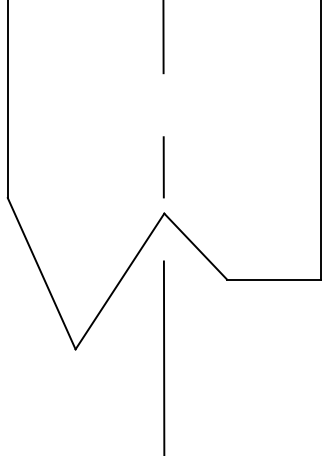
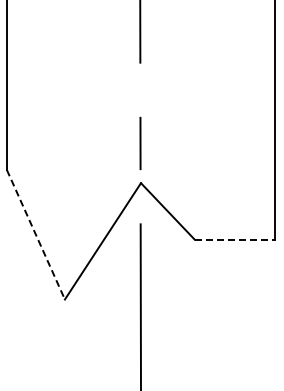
line: (42, 274) -> (36, 235), solid -> dashed
line: (274, 279) -> (235, 239), solid -> dashed

